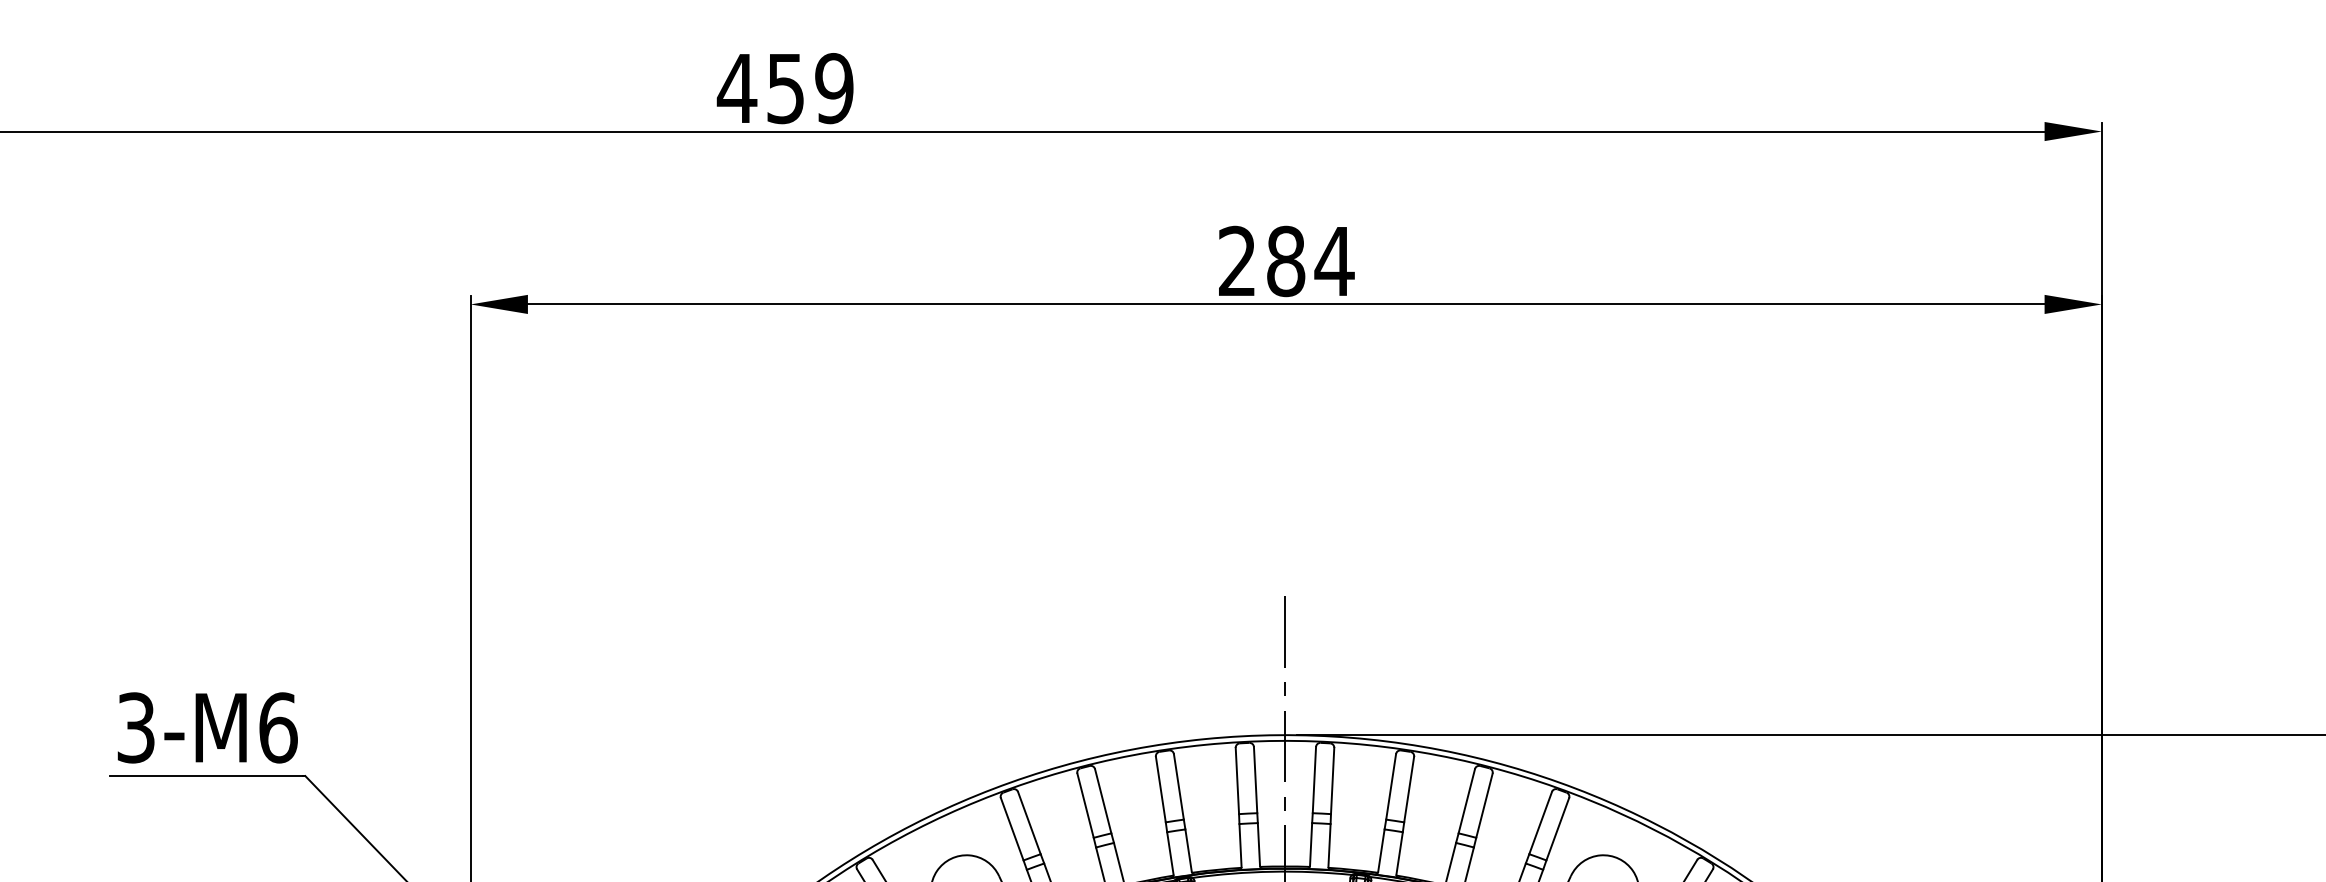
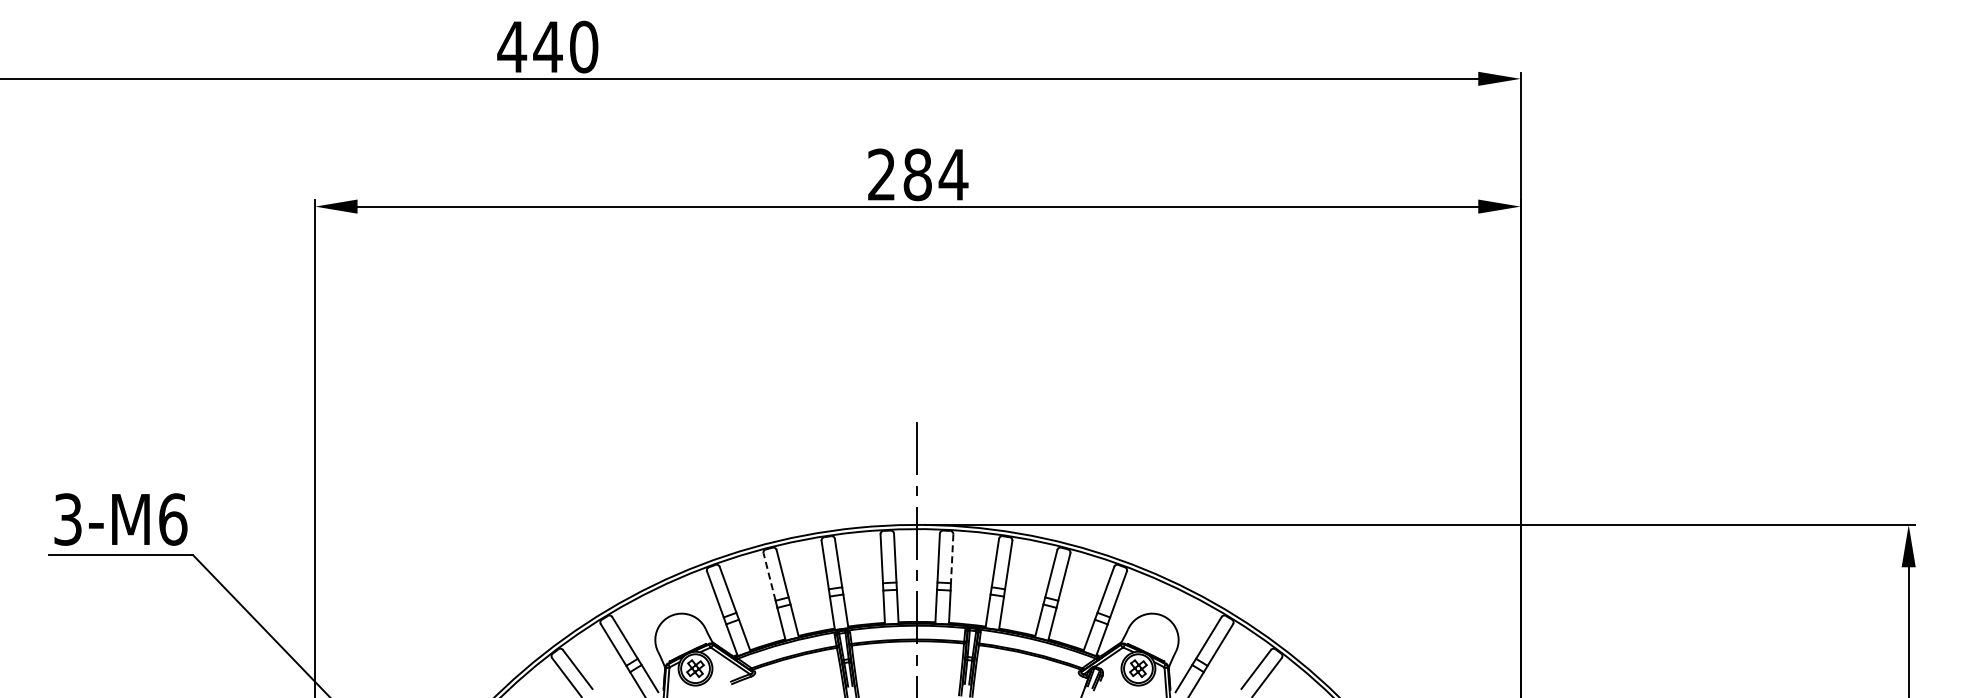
text: (809, 89) -> (565, 47), 459 -> 440
line: (1333, 781) -> (952, 559), solid -> dashed
line: (1085, 804) -> (769, 576), solid -> dashed

